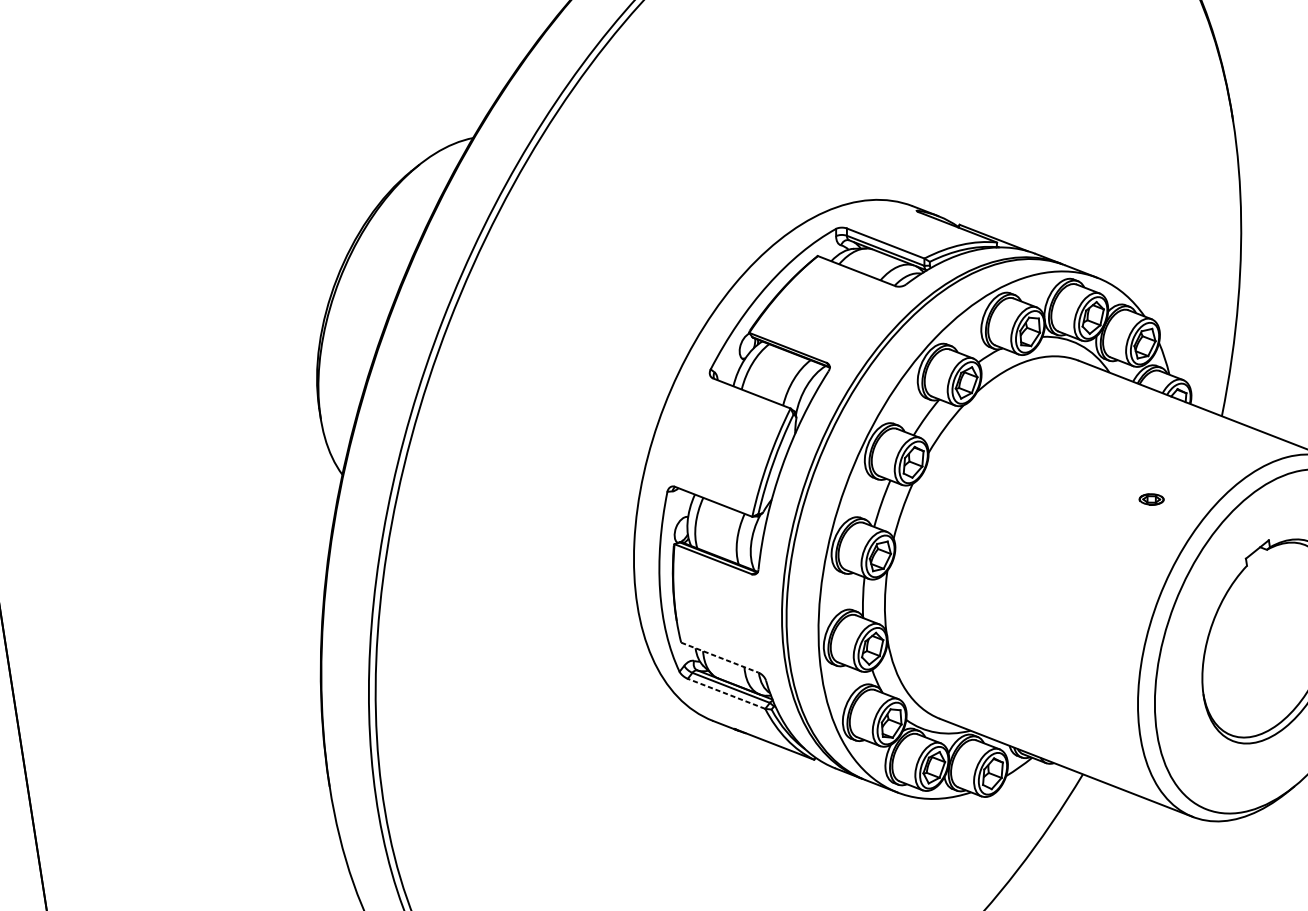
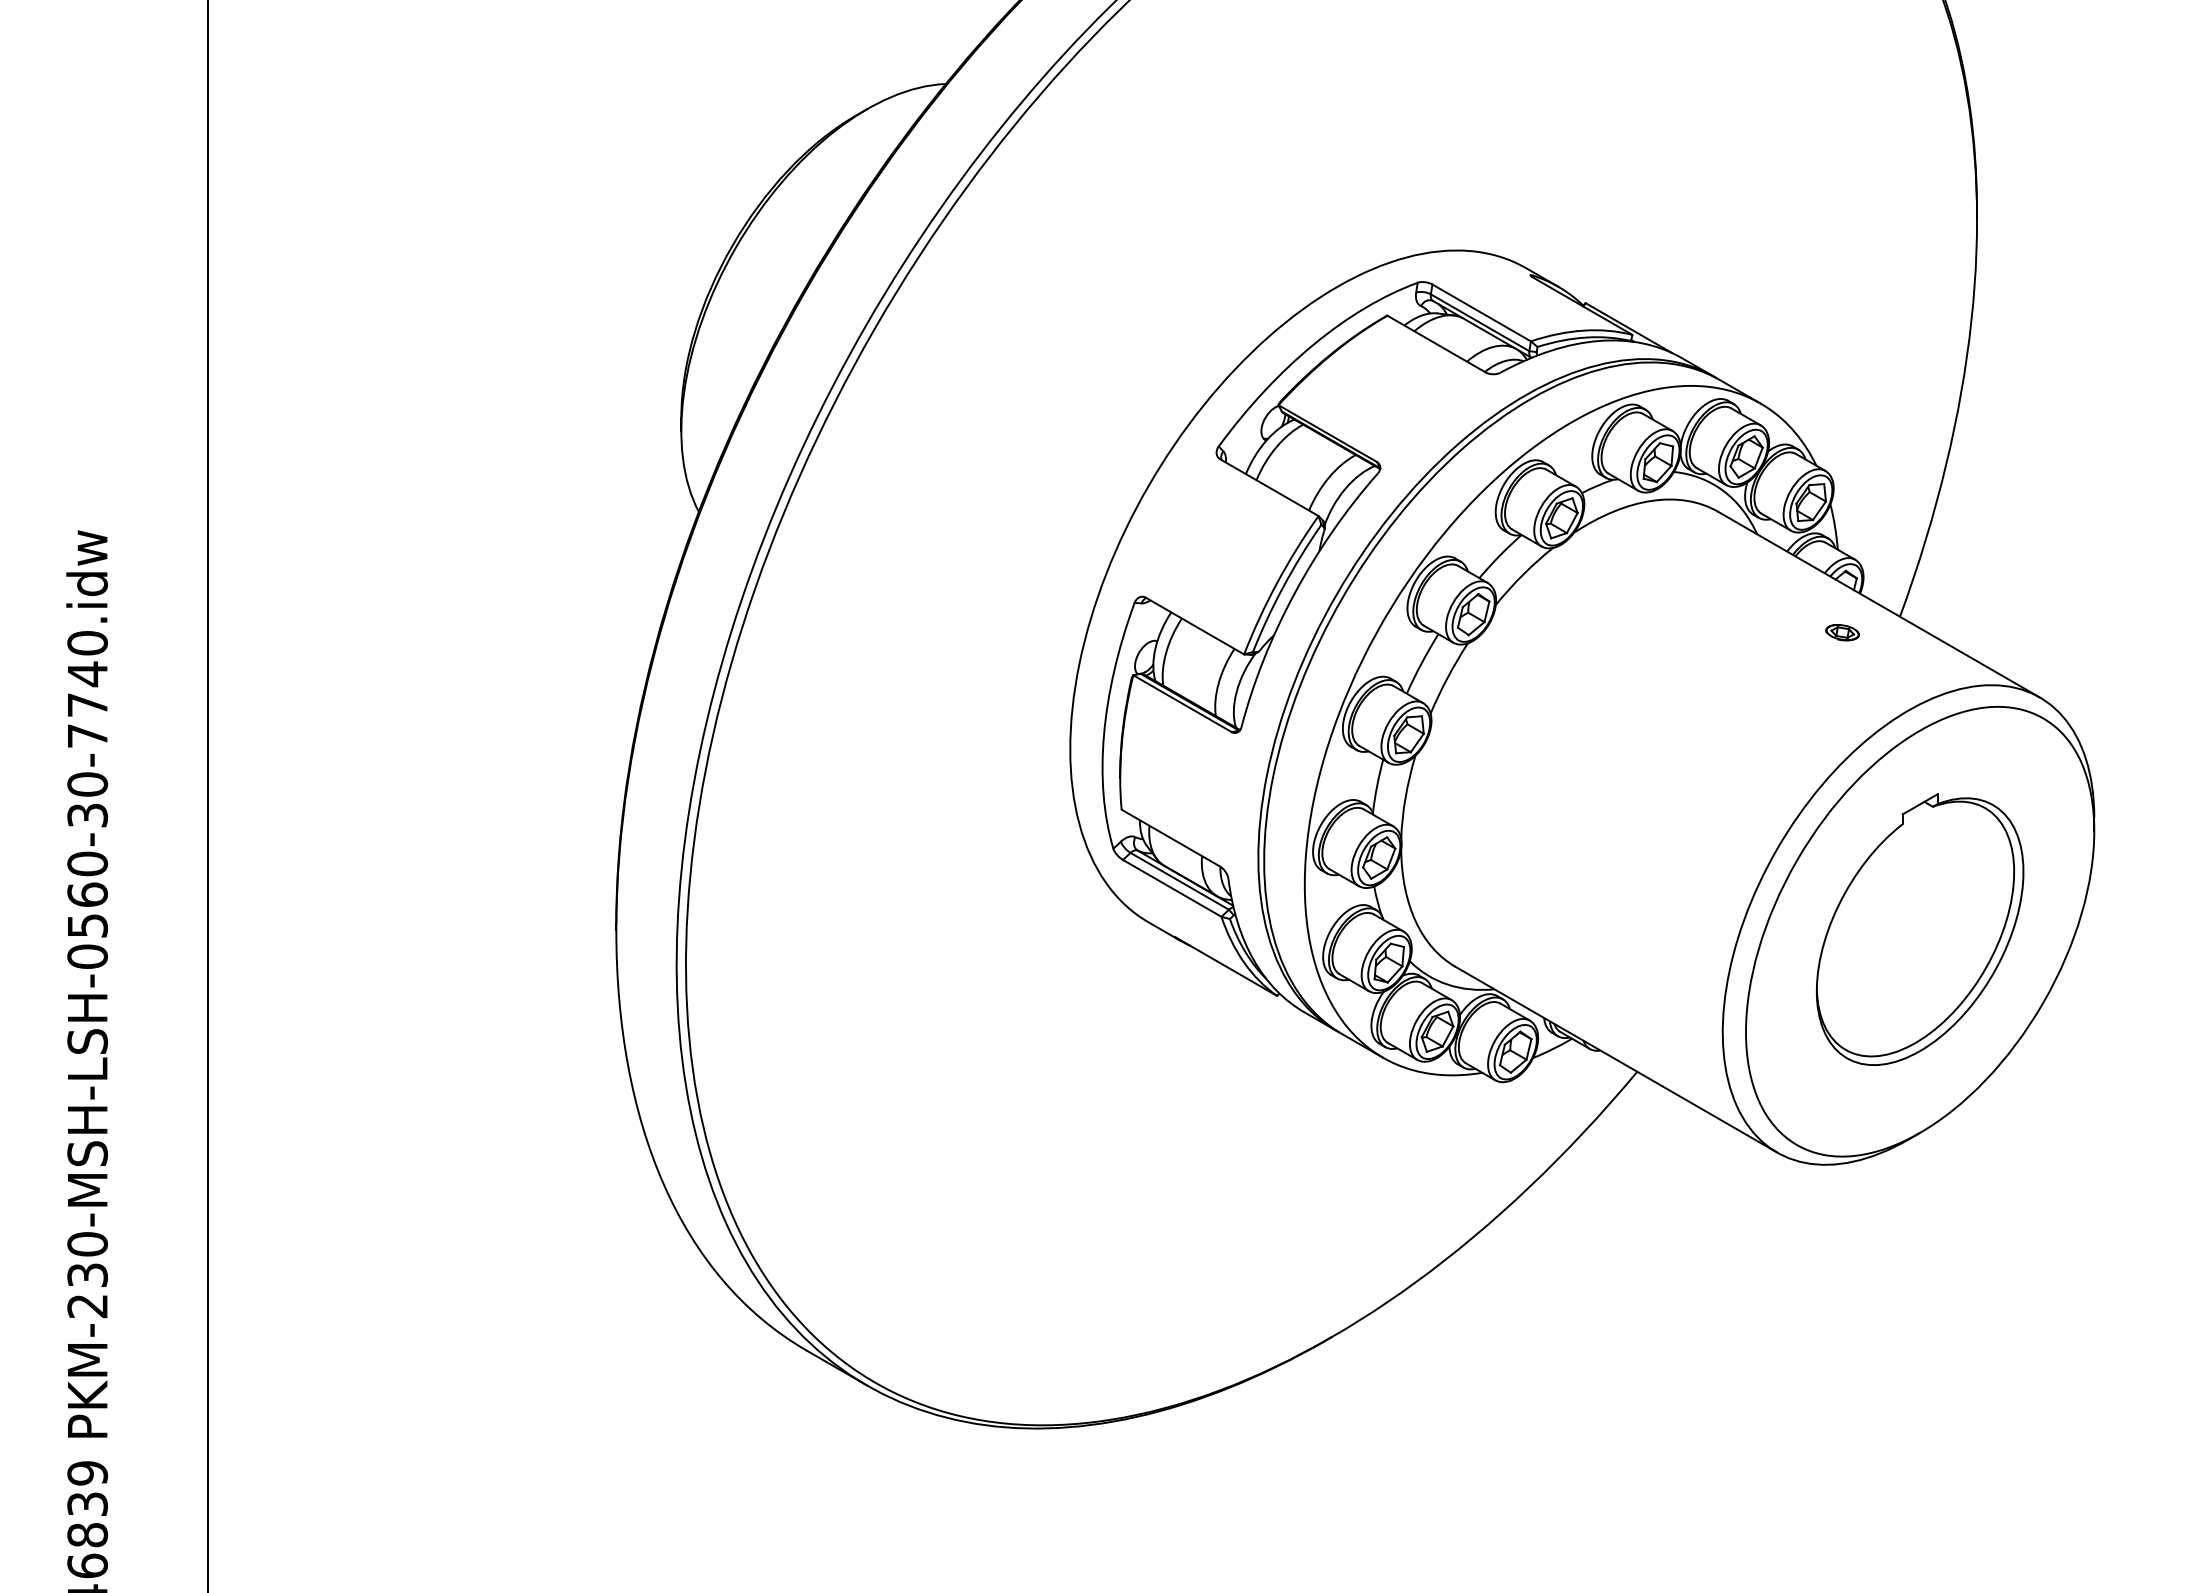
part: (1151, 499) -> (1842, 632), moved
line: (719, 657) -> (1170, 838), dashed -> solid
line: (726, 693) -> (1172, 888), dashed -> solid

